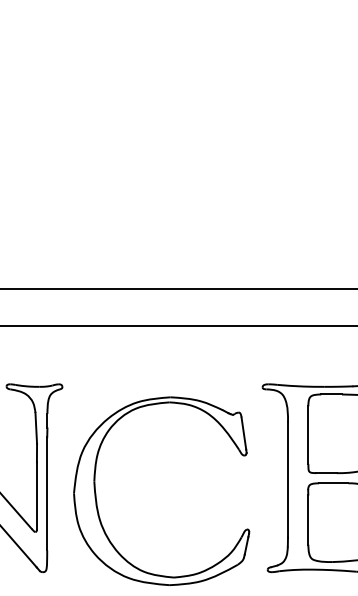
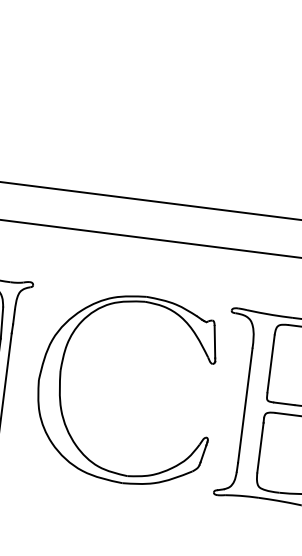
part: (97, 501) -> (61, 391), moved

